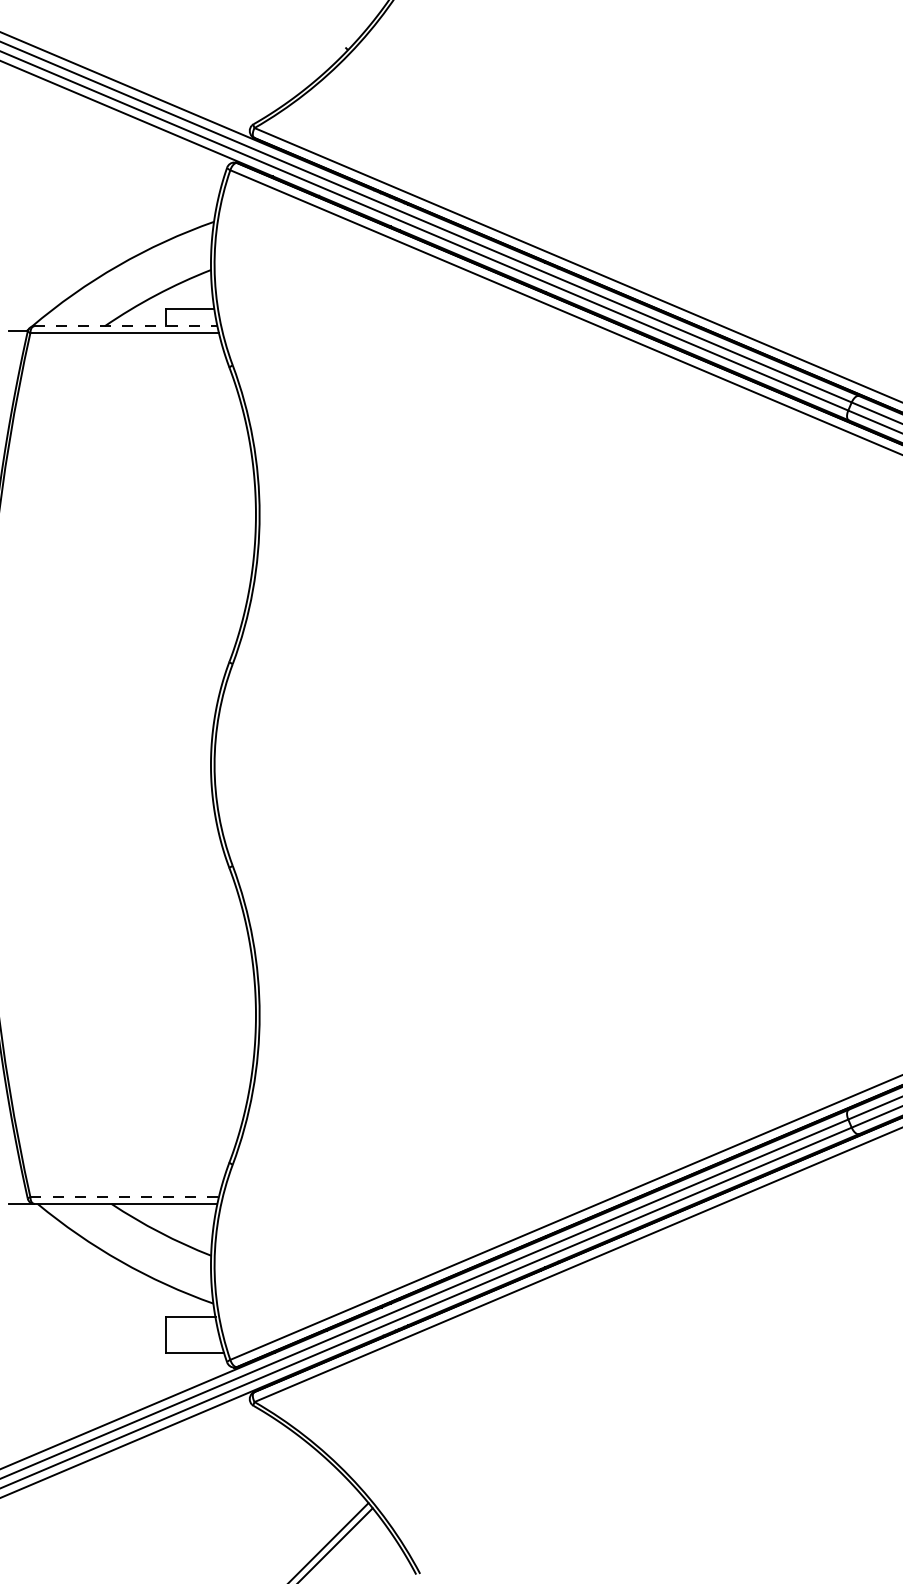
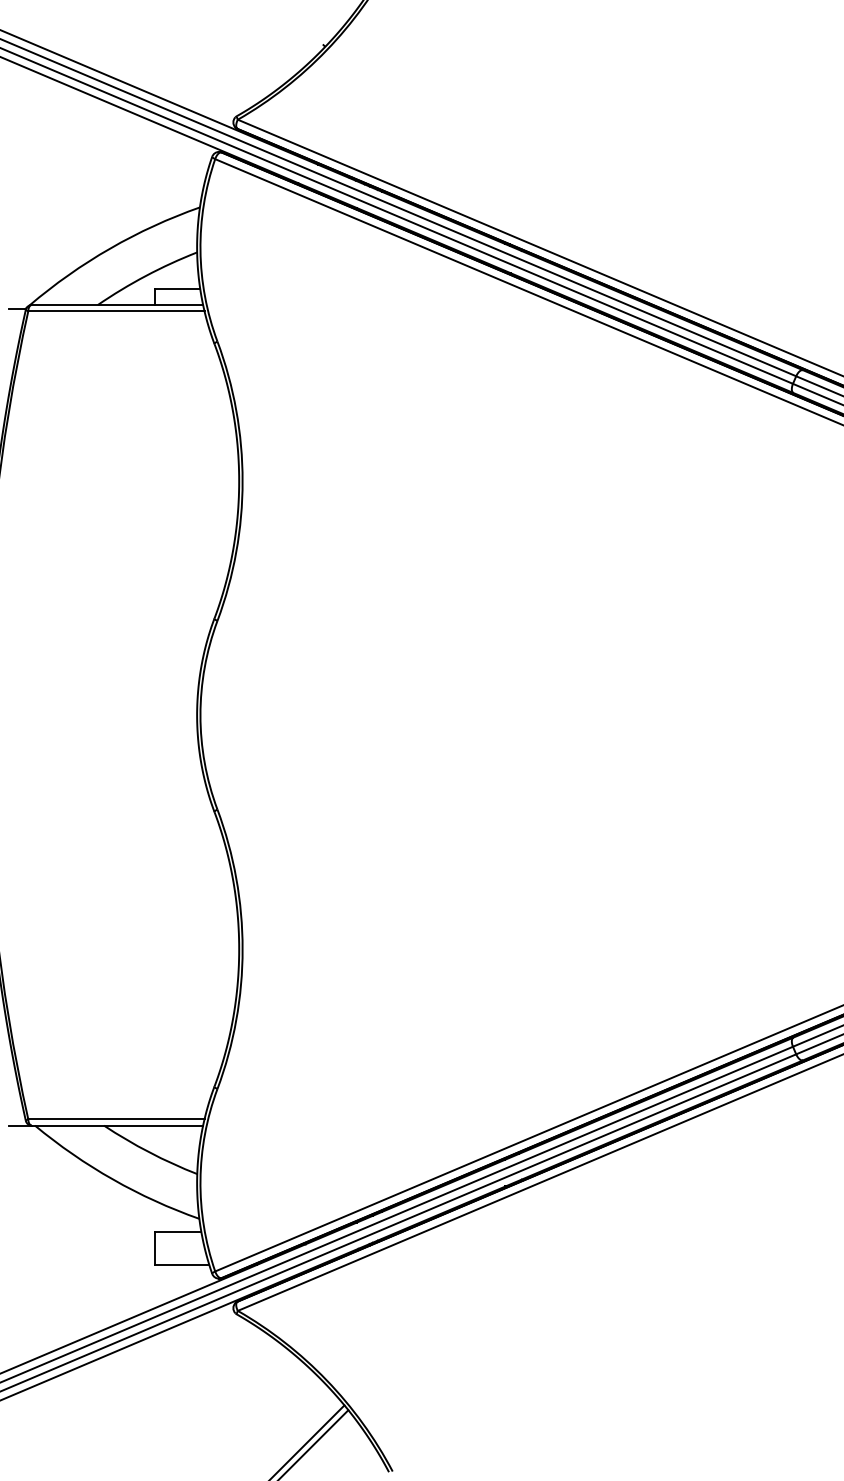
line: (125, 326) -> (117, 305), dashed -> solid
line: (125, 1197) -> (117, 1119), dashed -> solid

